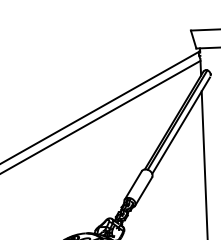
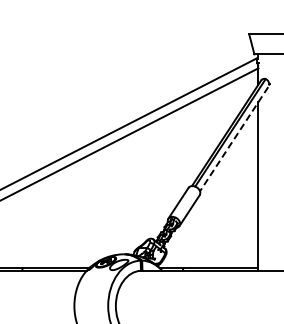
line: (180, 125) -> (233, 139), solid -> dashed

